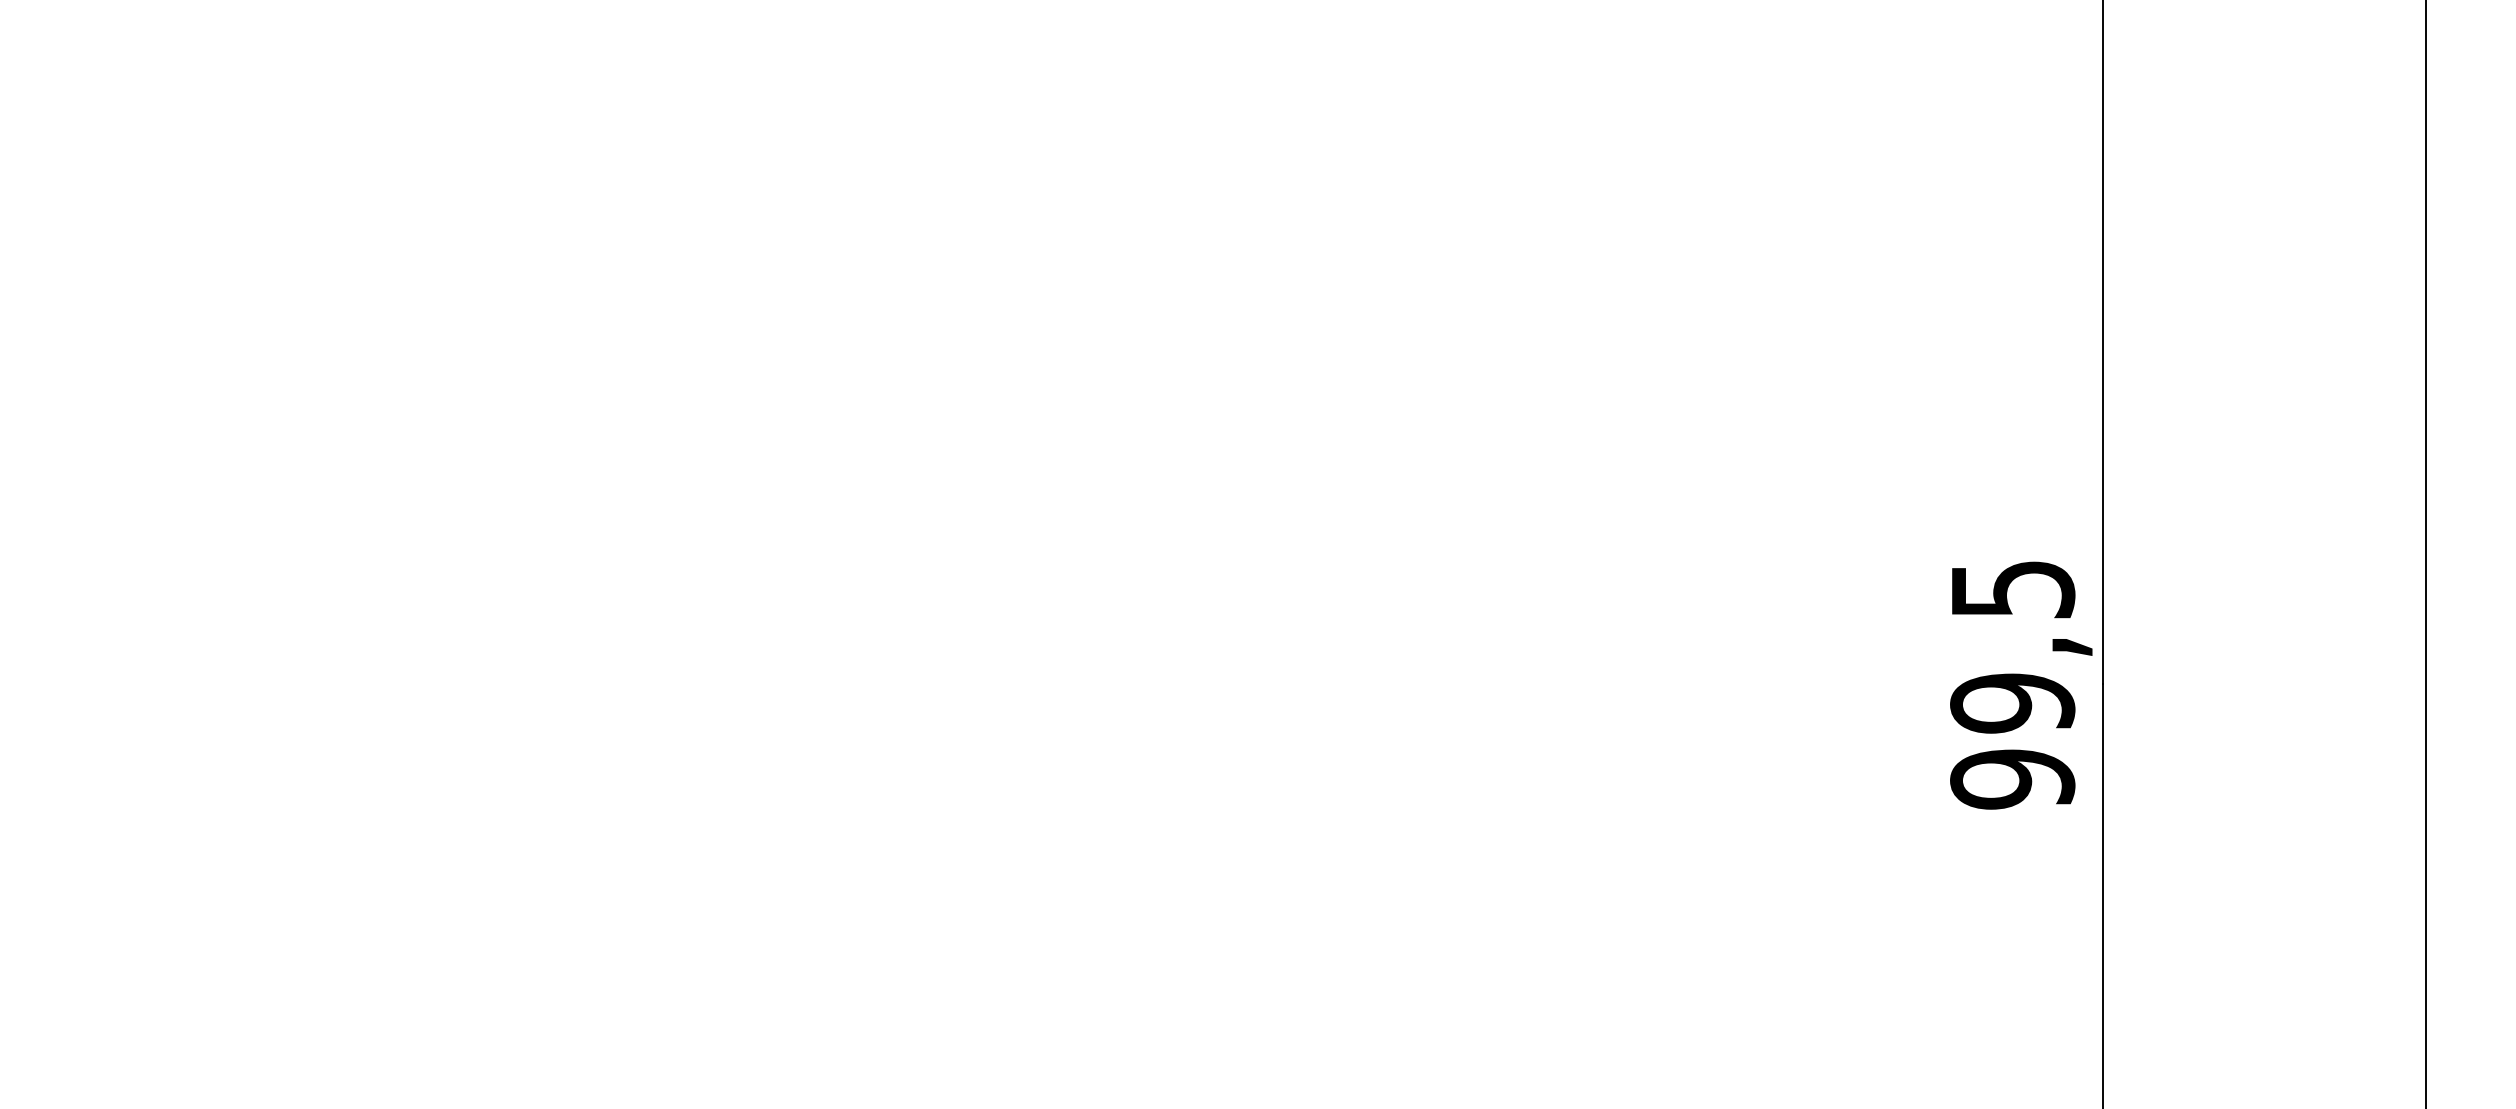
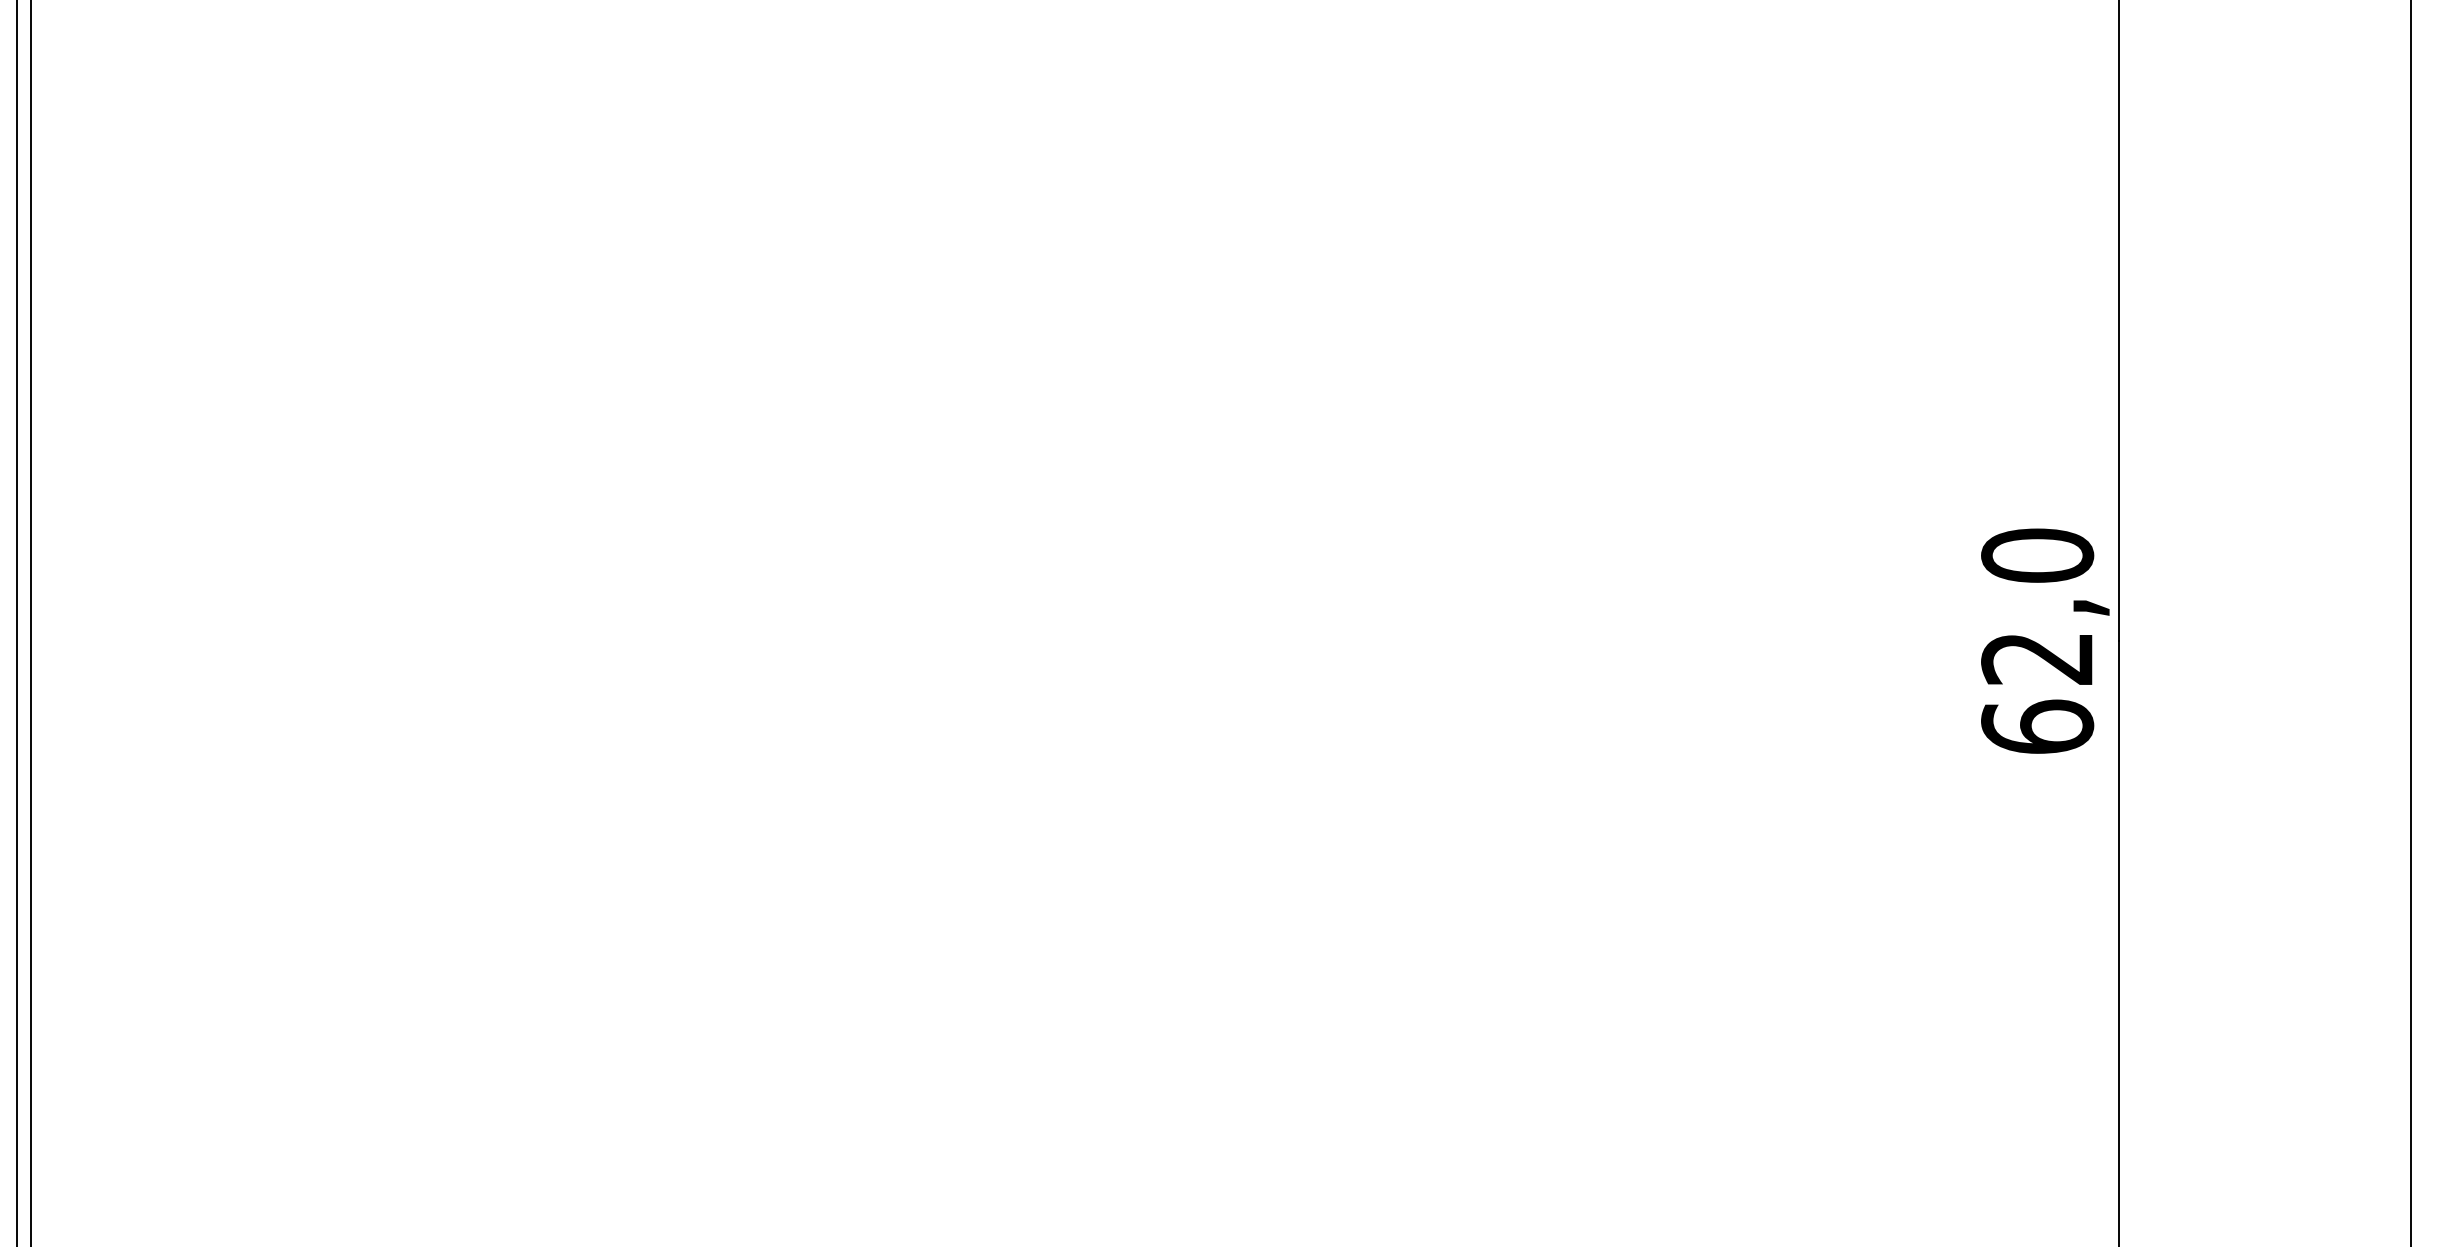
text: (2012, 684) -> (2037, 641), 99,5 -> 62,0

